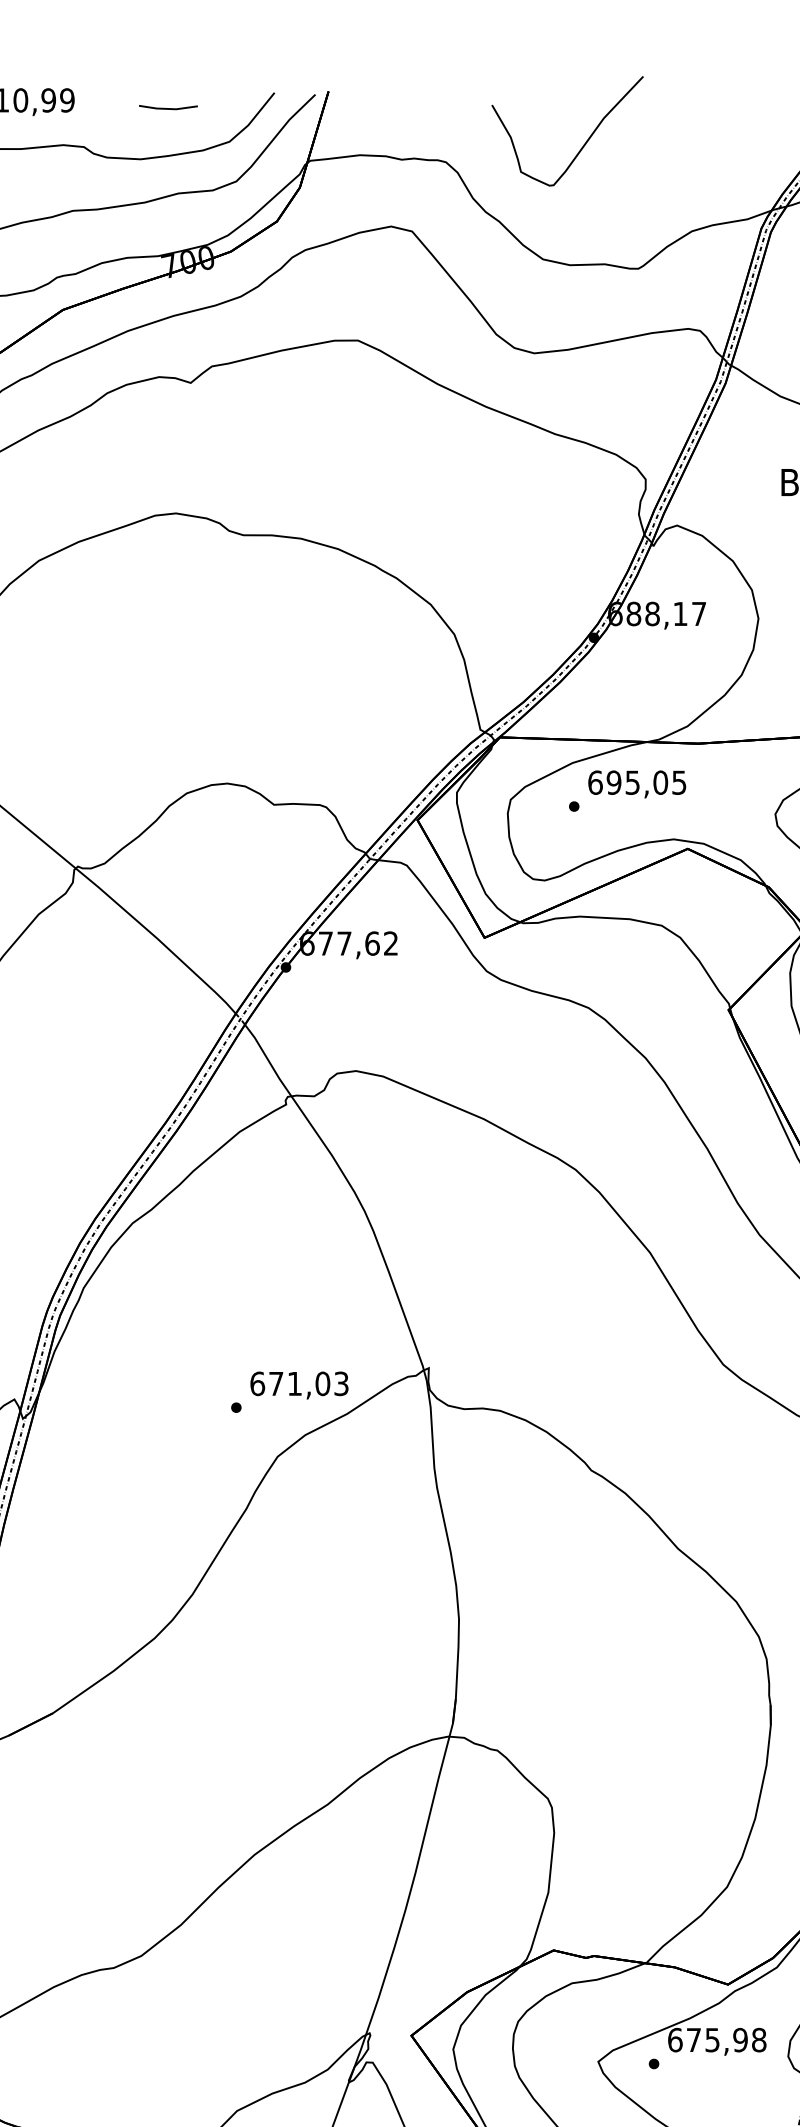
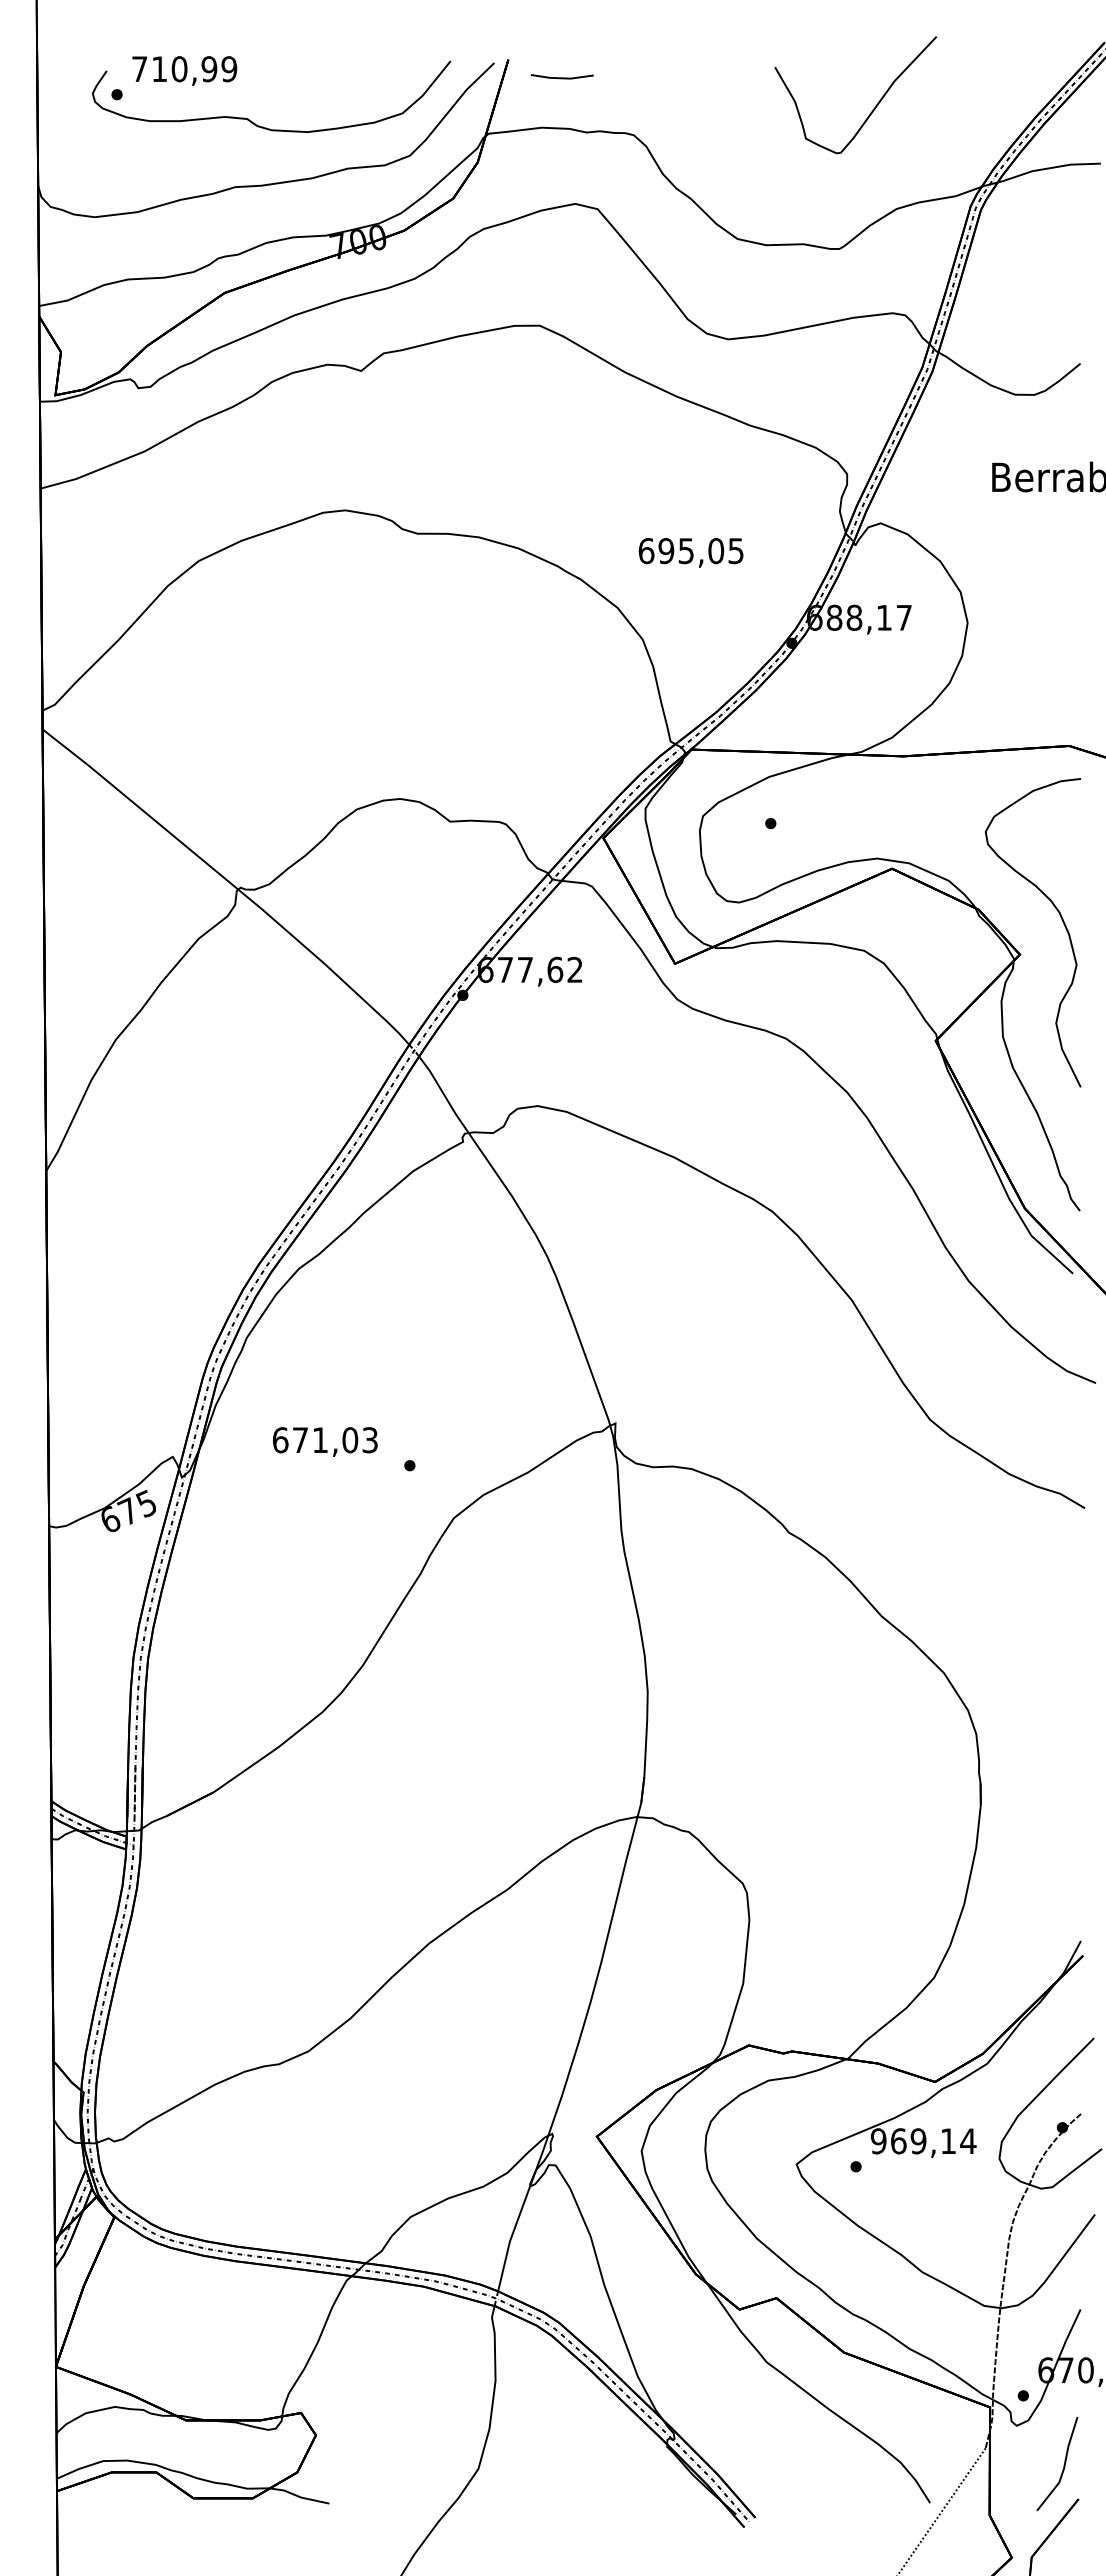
line: (167, 108) -> (561, 77), moved
curve: (584, 143) -> (873, 108), moved
text: (636, 784) -> (690, 552), moved
text: (299, 1385) -> (325, 1441), moved
text: (717, 2040) -> (923, 2141), 675,98 -> 969,14

